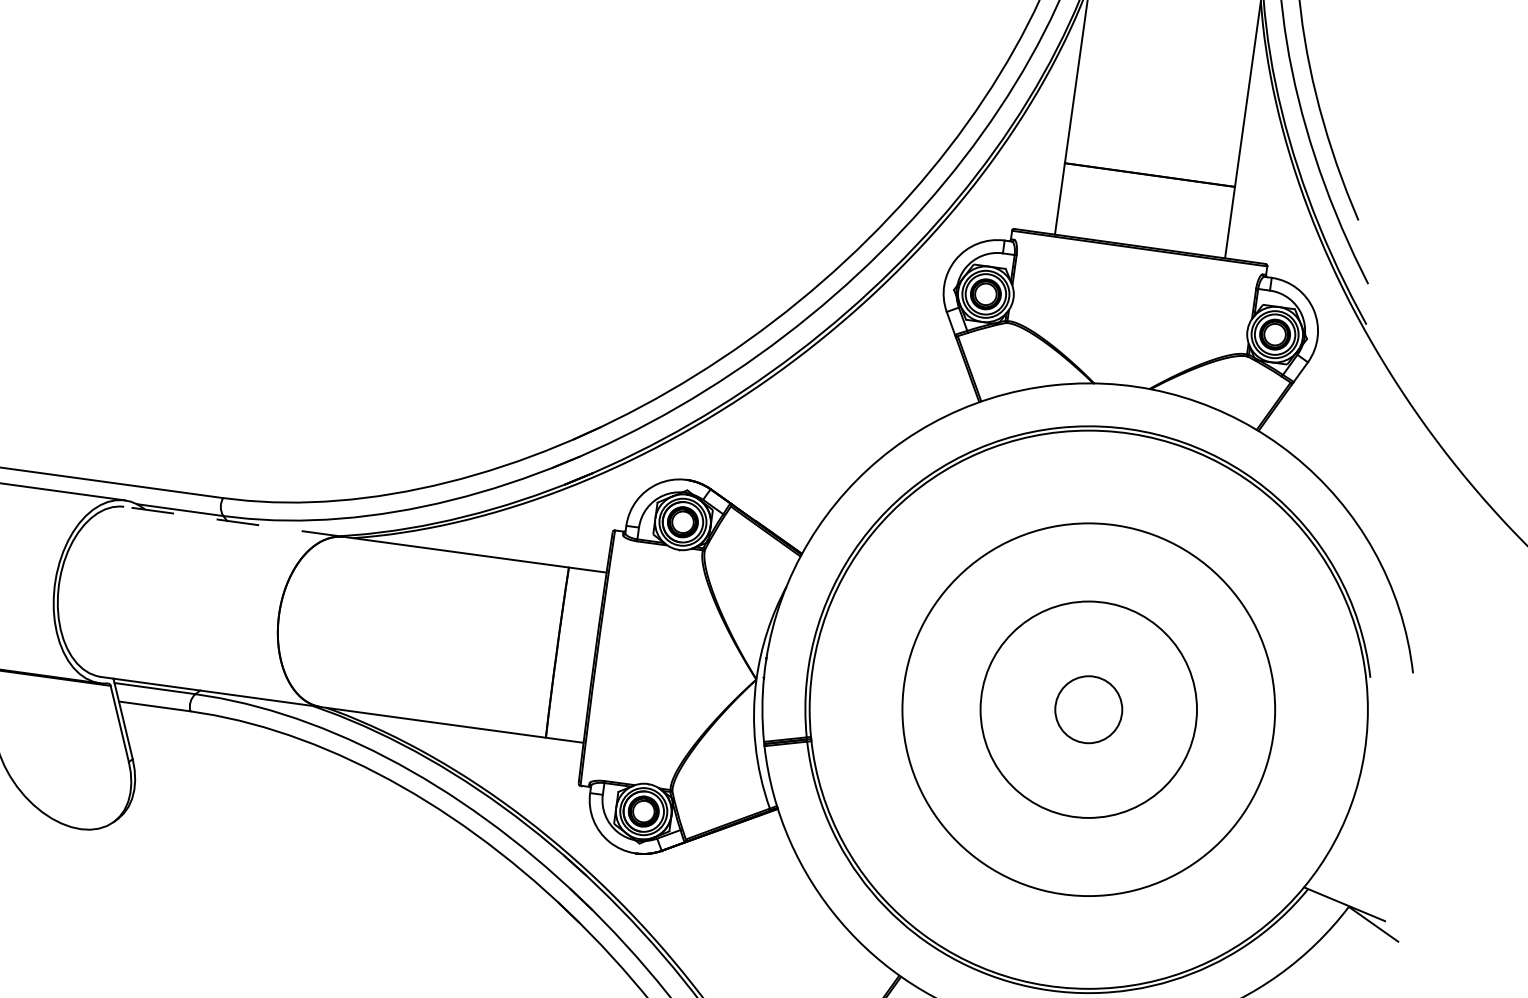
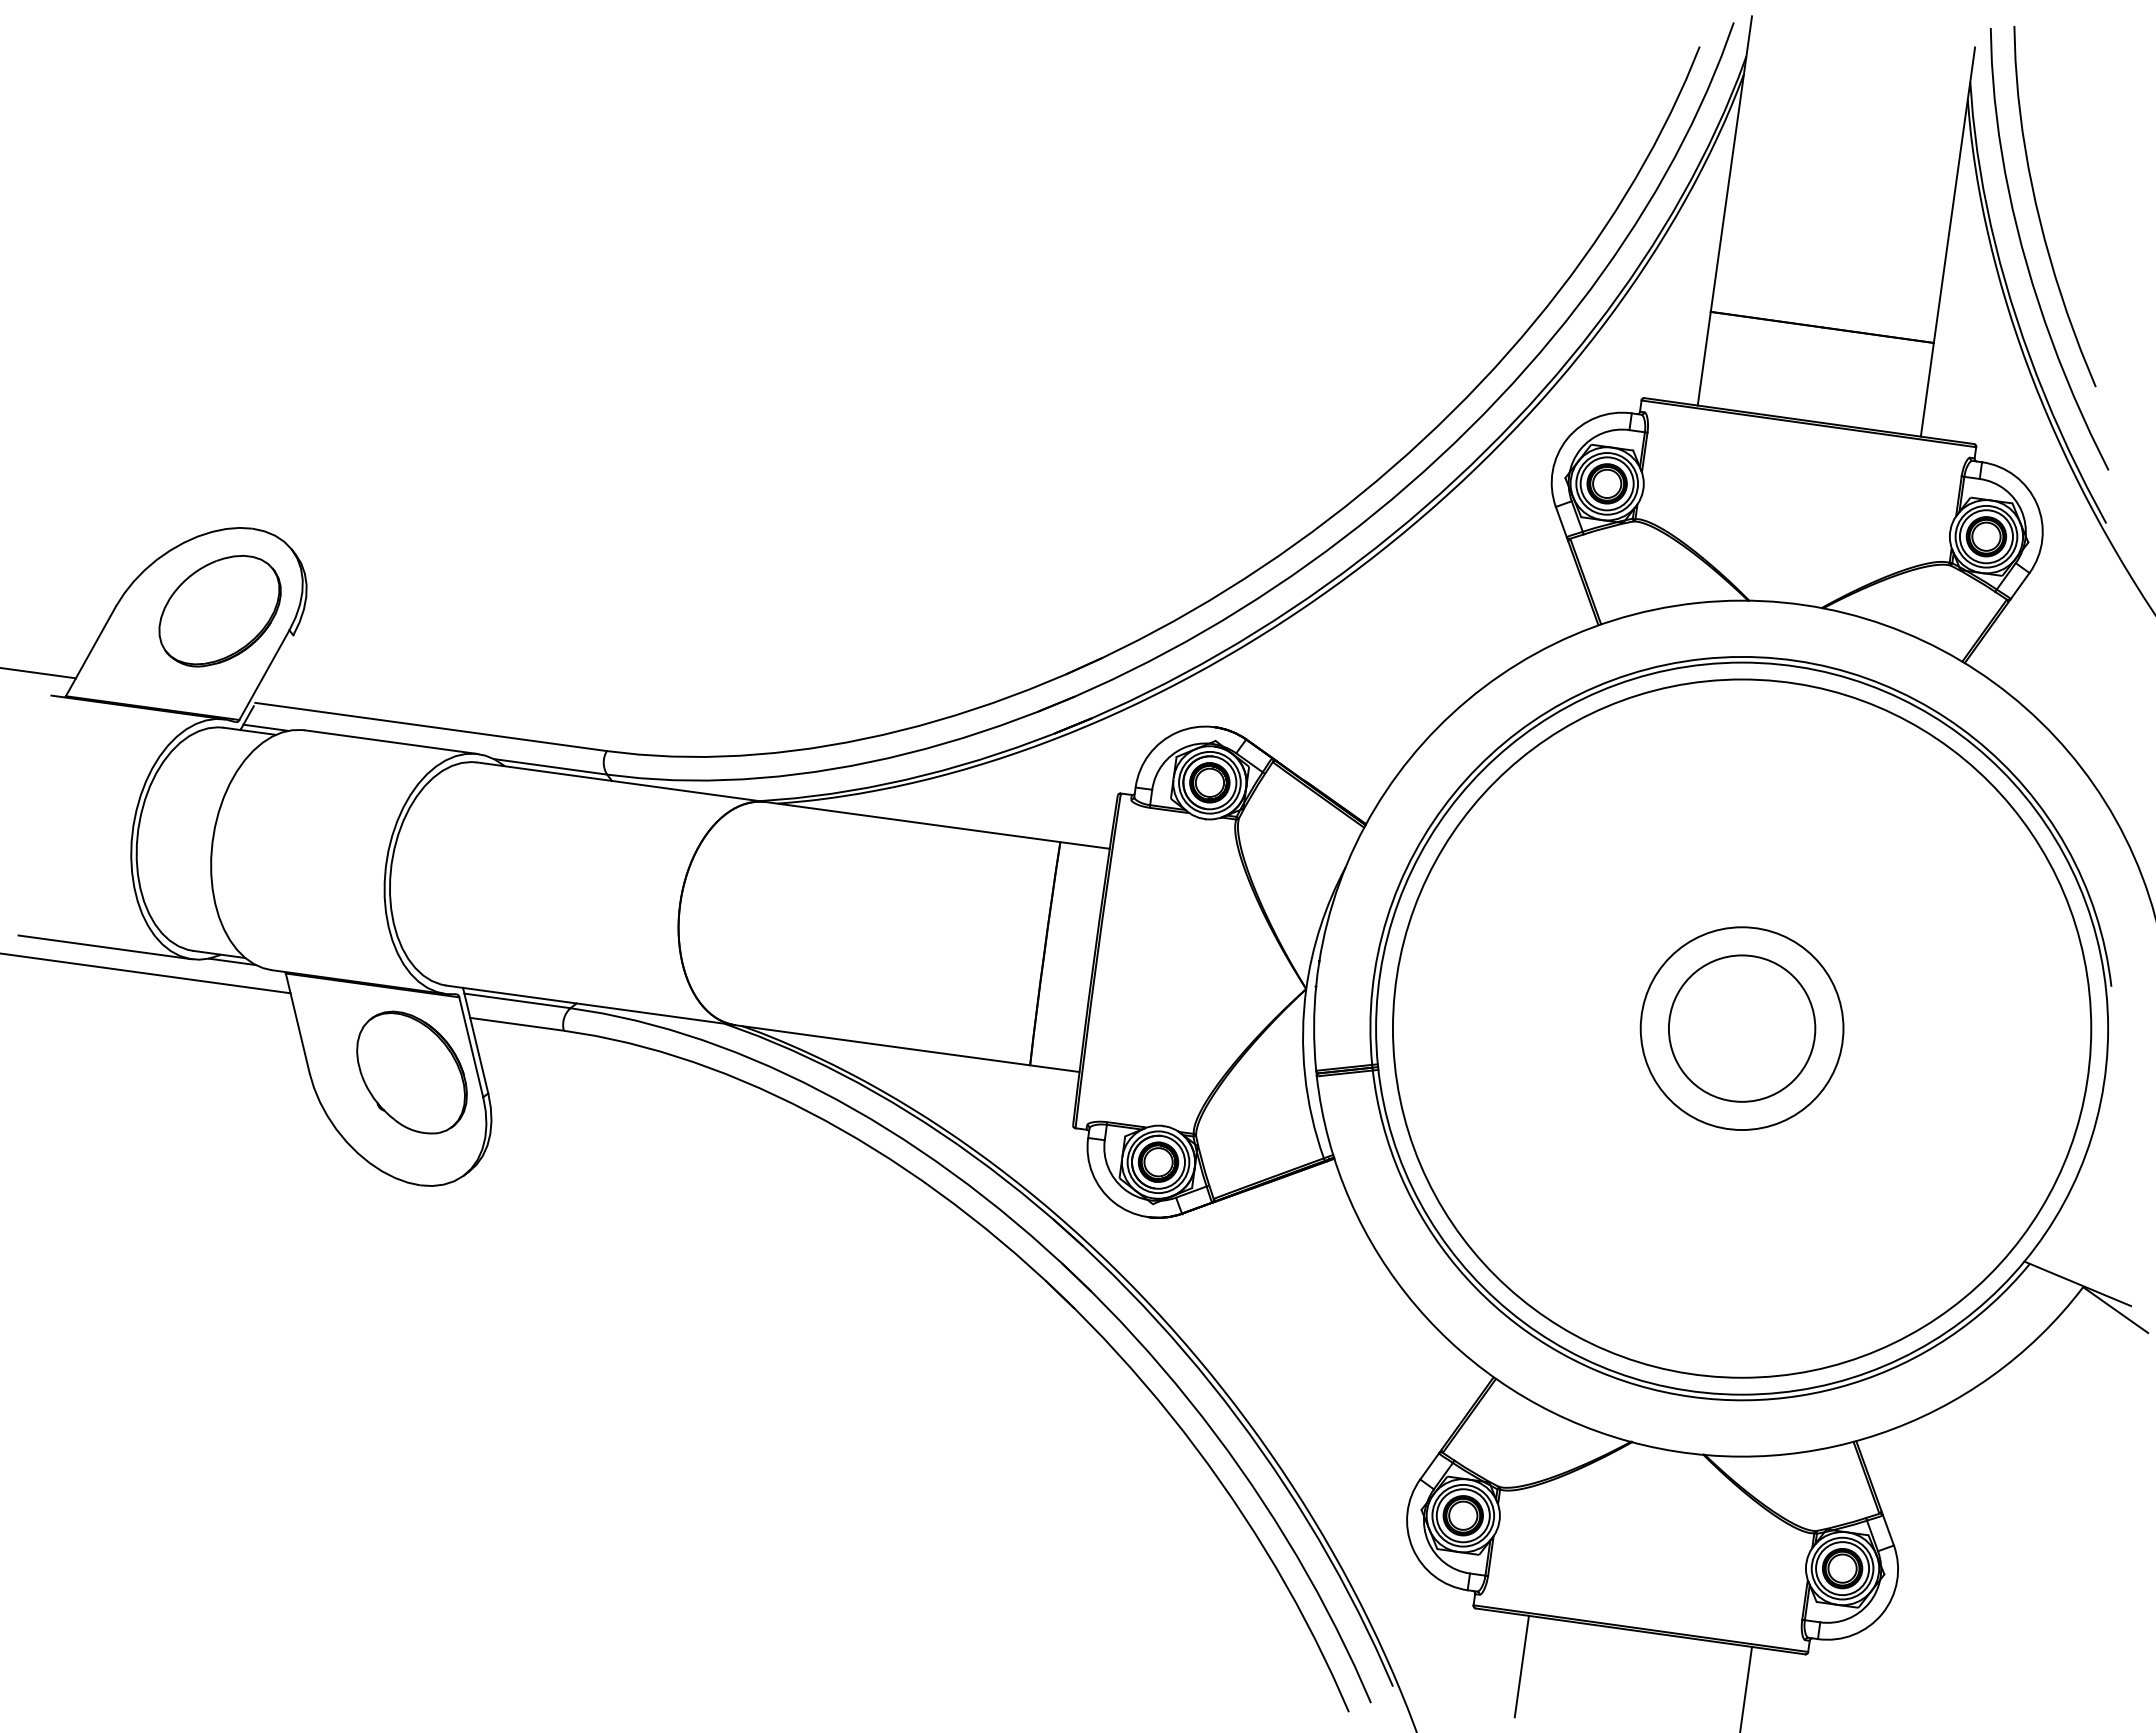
line: (234, 522) -> (621, 782), dashed -> solid
circle: (1088, 709) -> (1741, 1028), size x0.71
circle: (1088, 709) -> (1741, 1028), size x1.43
circle: (1088, 709) -> (1741, 1028), size x1.67
part: (74, 743) -> (411, 1072), added

